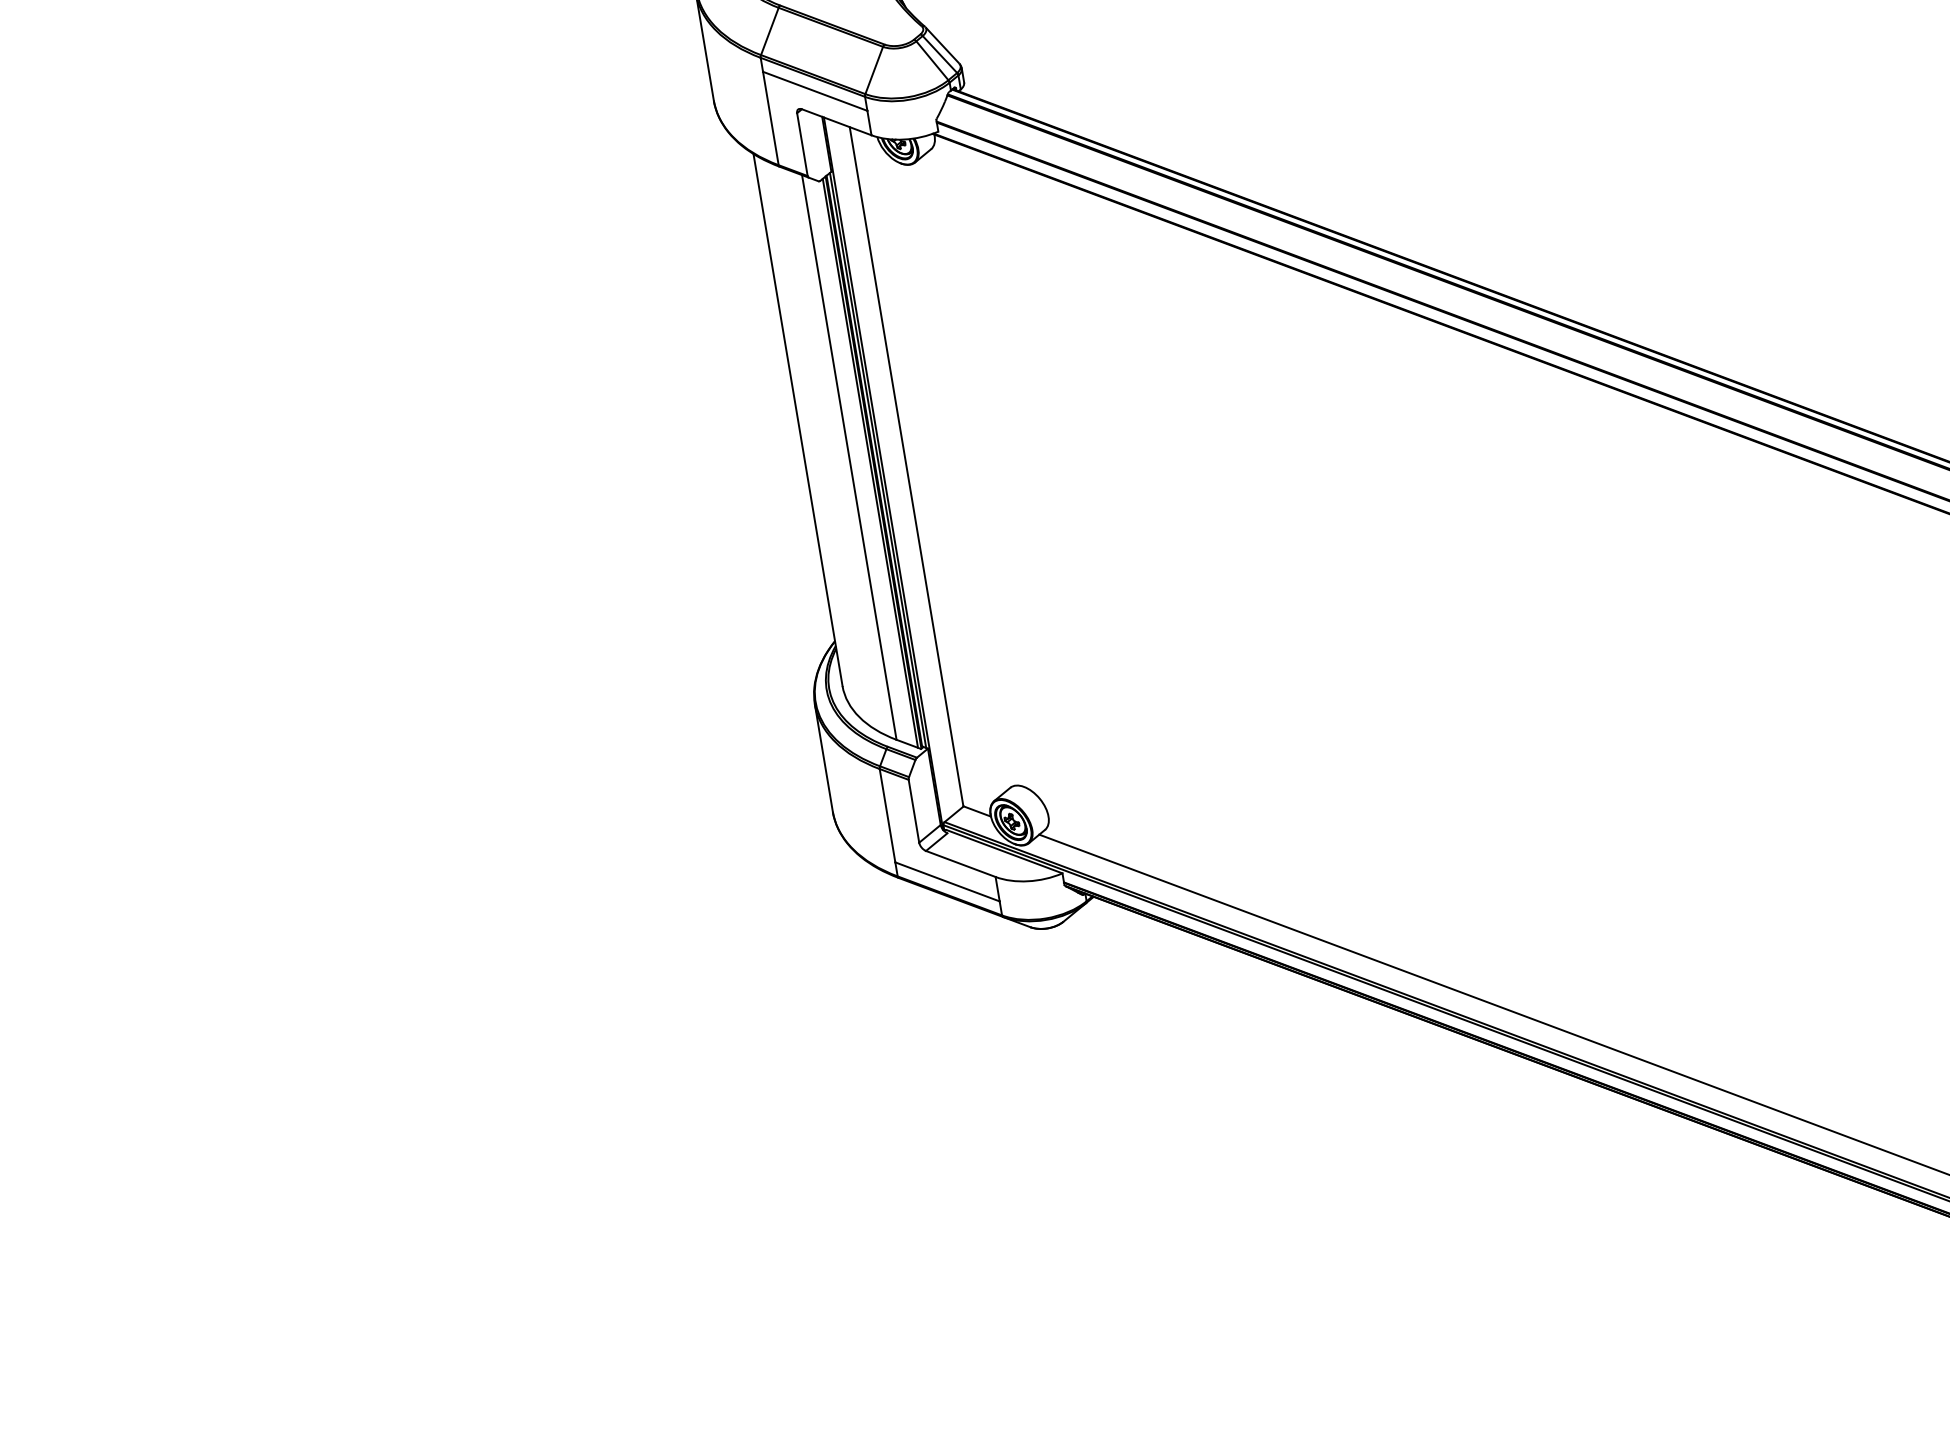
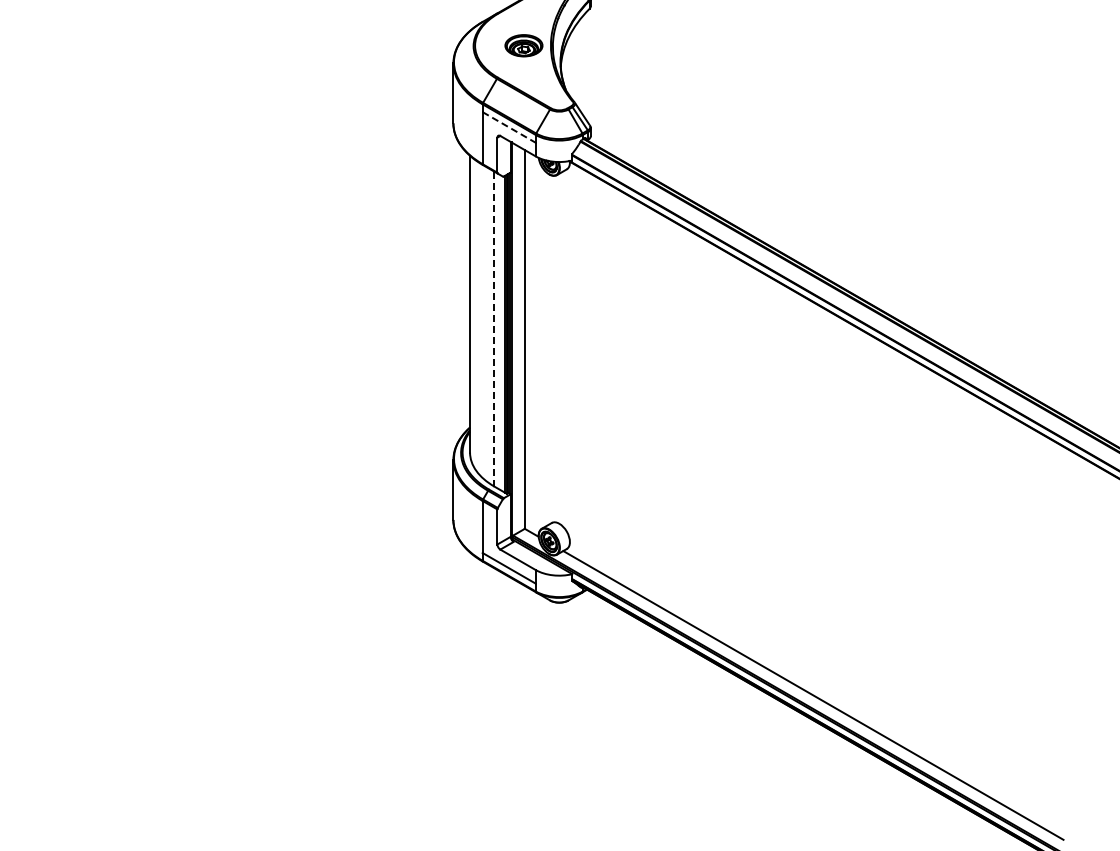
line: (815, 91) -> (509, 127), solid -> dashed
line: (849, 456) -> (494, 328), solid -> dashed

